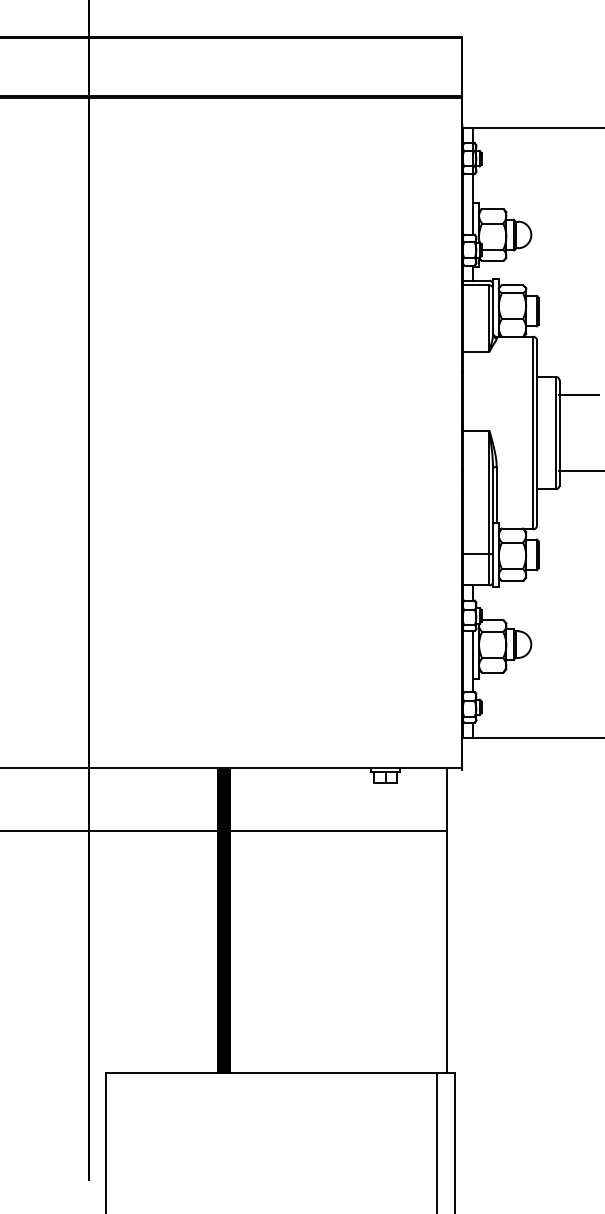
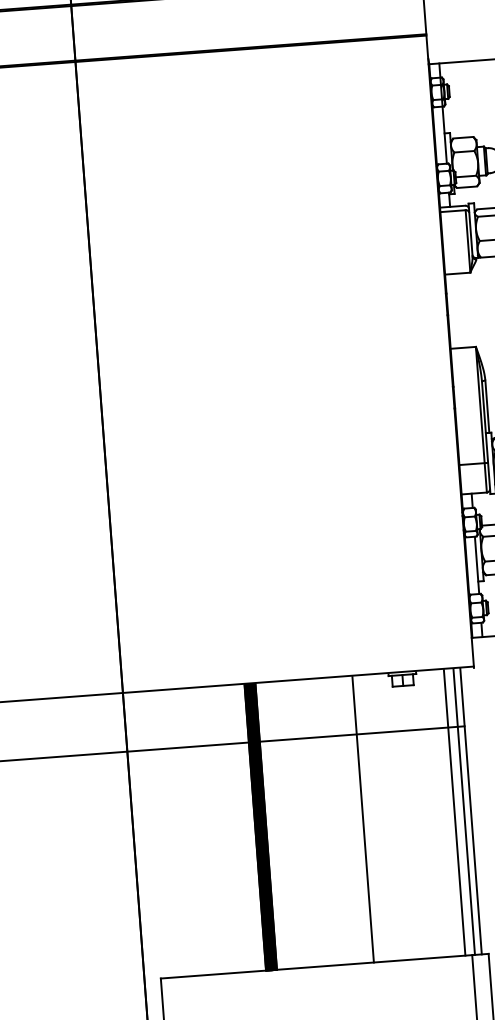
line: (332, 921) -> (362, 819), added
line: (429, 921) -> (454, 813), added
line: (440, 921) -> (464, 812), added

